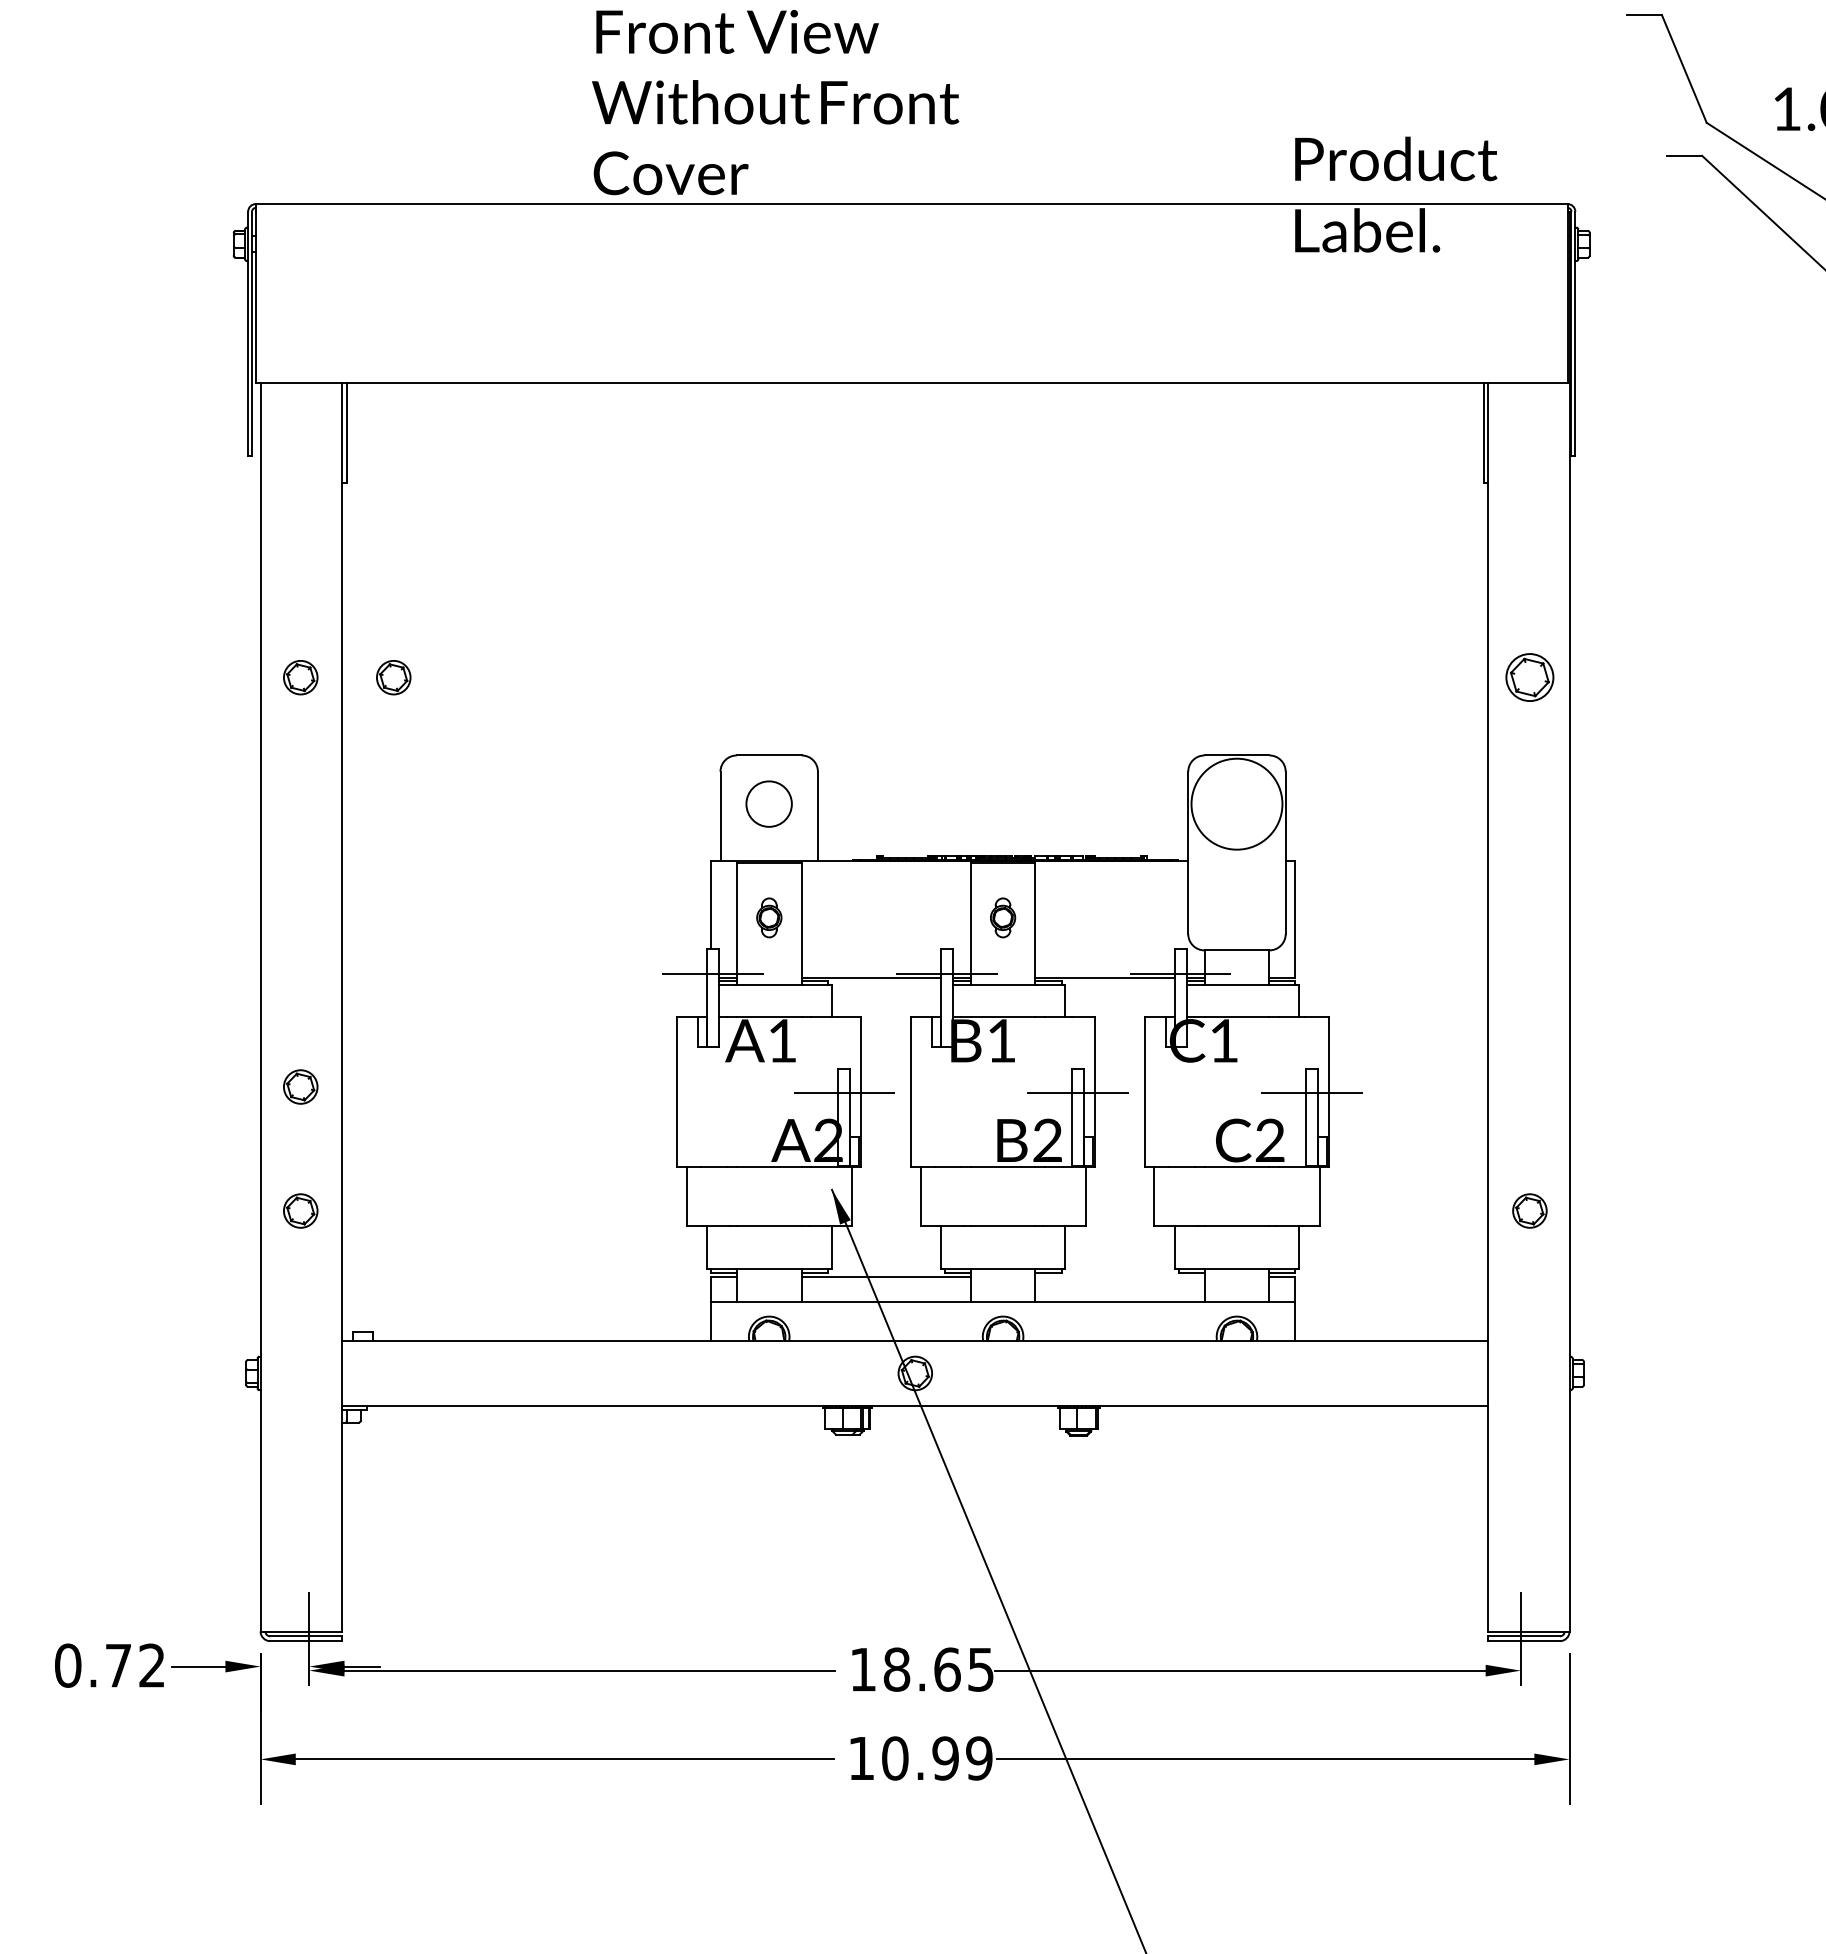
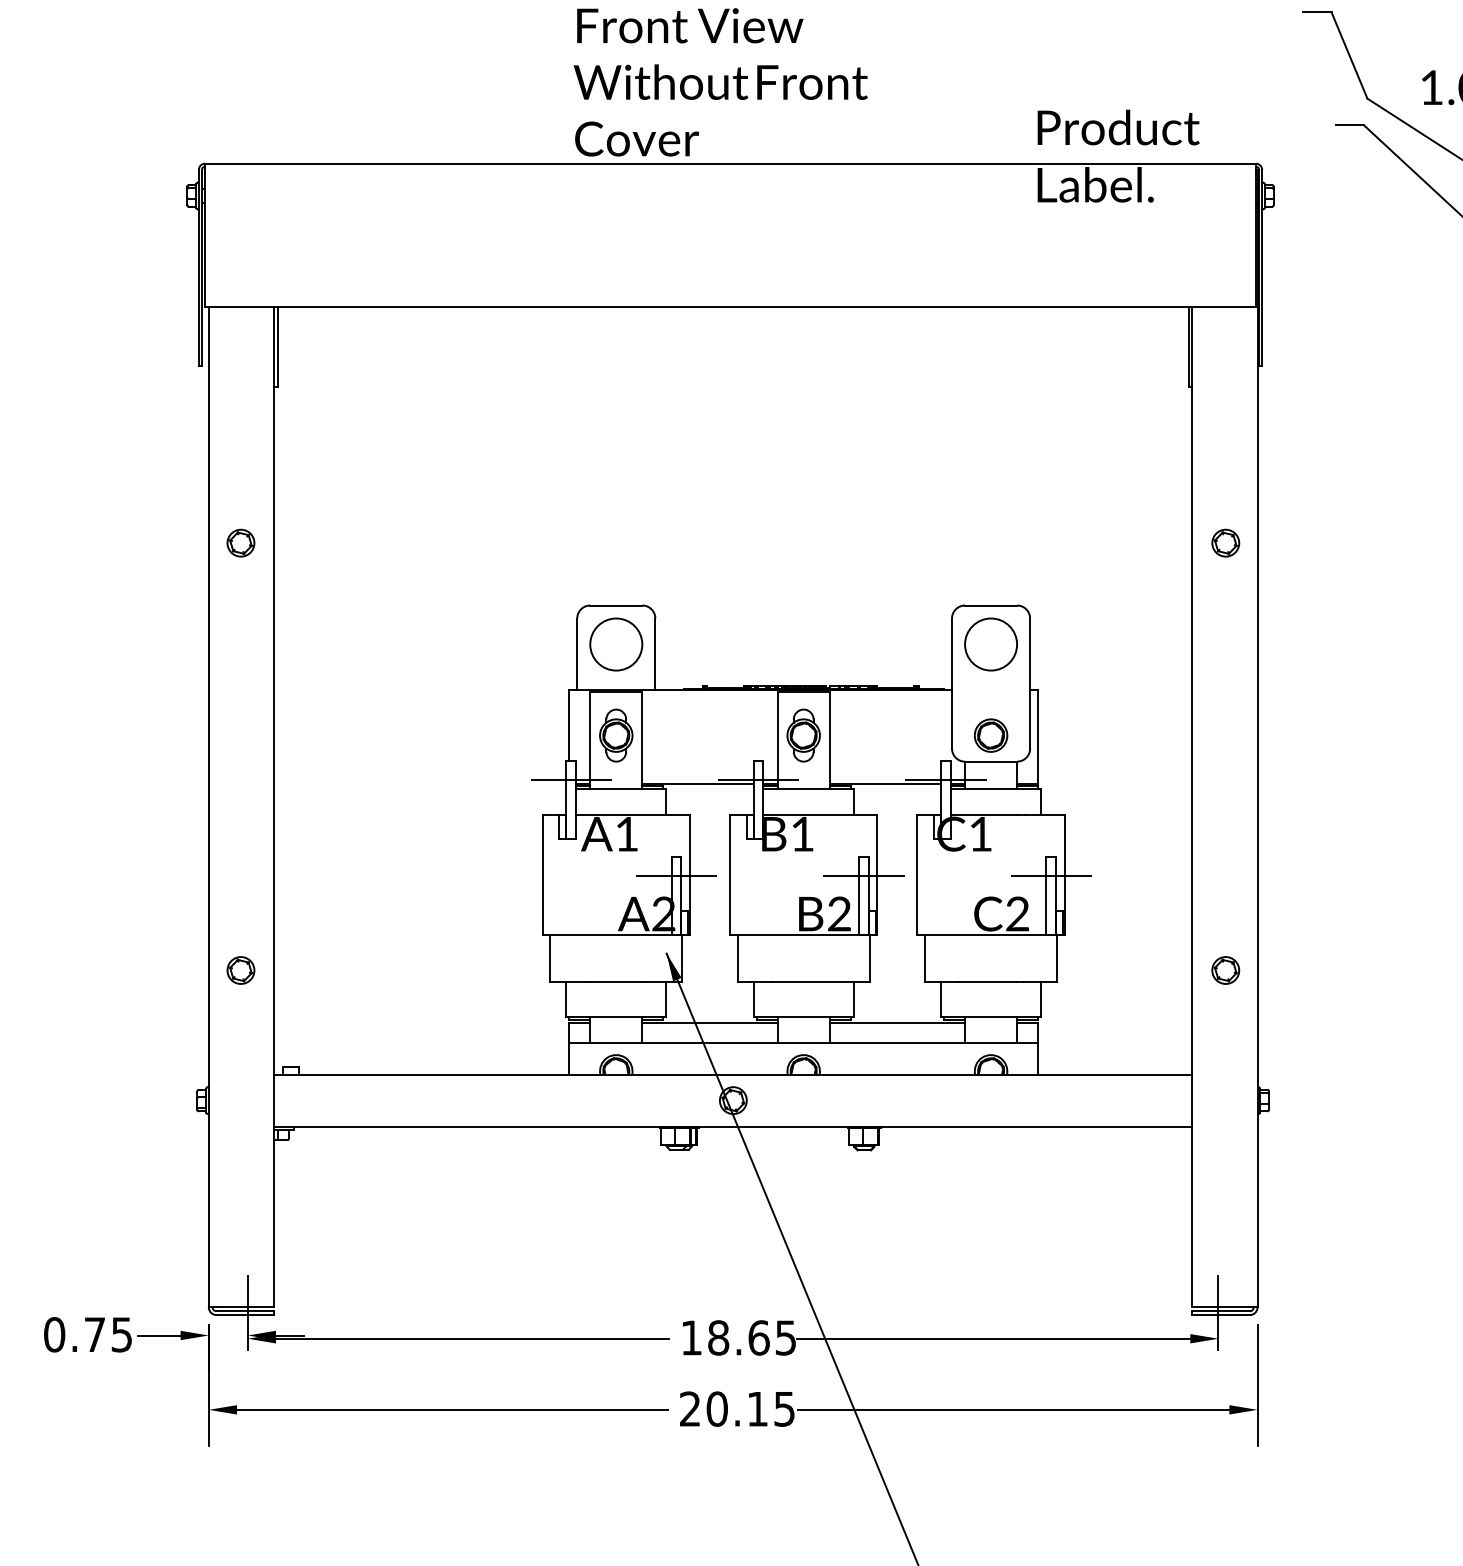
text: (775, 102) -> (720, 82), moved
part: (393, 677) -> (315, 543), removed
part: (1529, 677) -> (1225, 543), size x0.71
circle: (768, 803) -> (615, 643), size x1.43
circle: (1236, 803) -> (990, 643), size x0.71
part: (769, 917) -> (616, 735), size x1.67
part: (1002, 917) -> (803, 735), size x1.67
part: (1236, 917) -> (990, 735), added
part: (300, 1086) -> (240, 870), removed
line: (1119, 1276) -> (896, 1022), added
text: (151, 1665) -> (121, 1334), 0.72 -> 0.75
text: (920, 1758) -> (737, 1409), 10.99 -> 20.15

